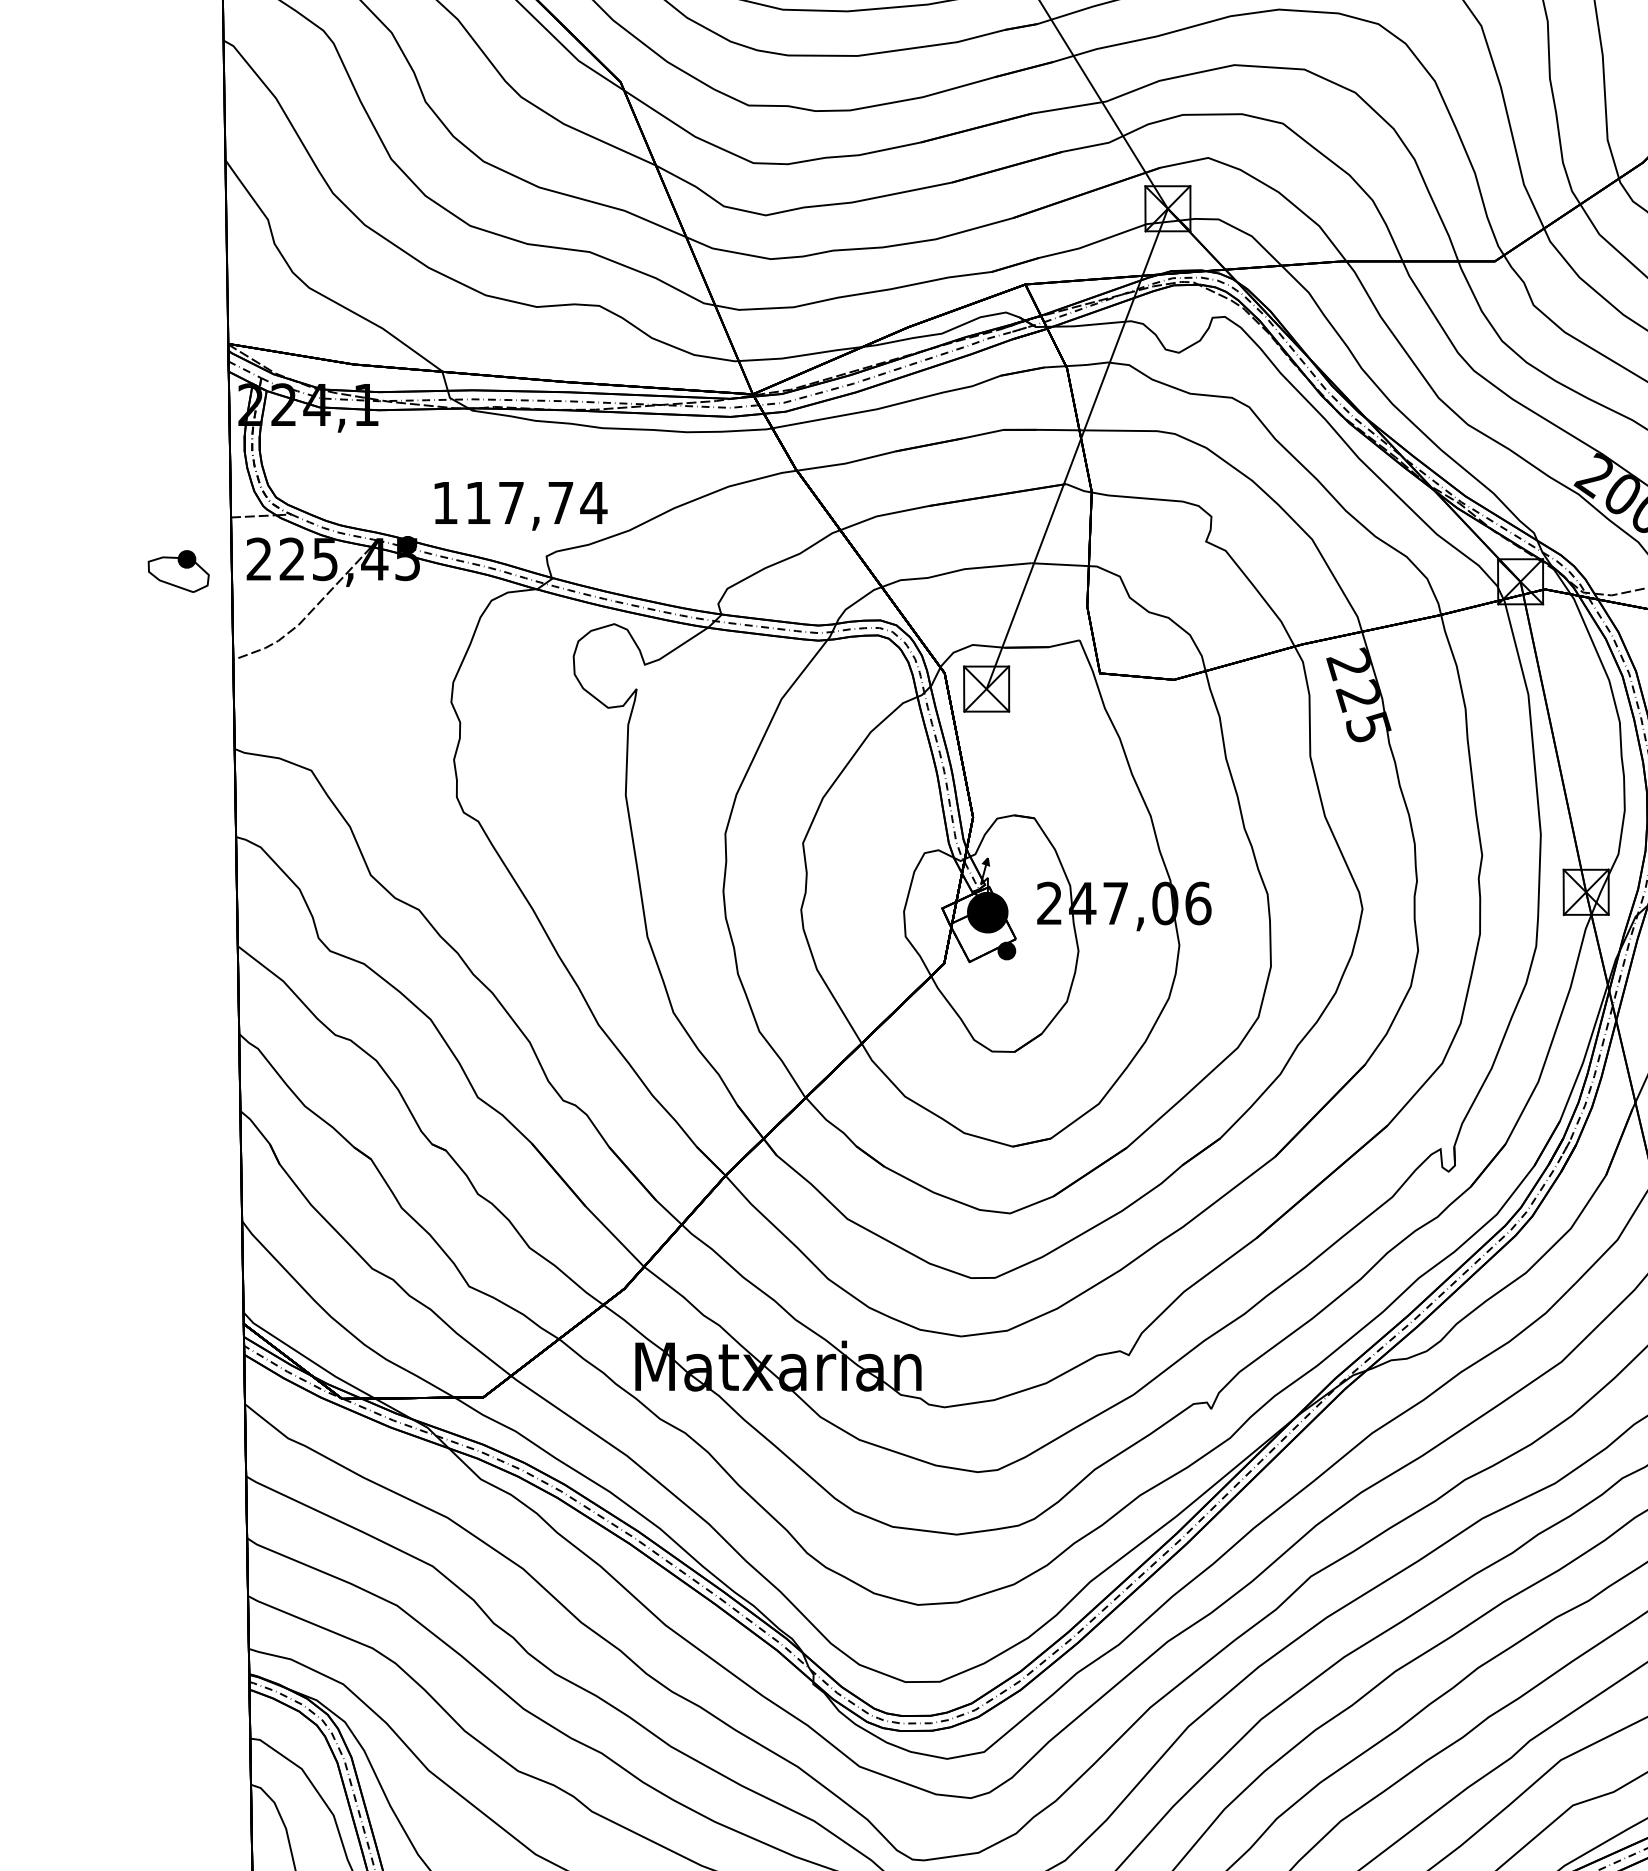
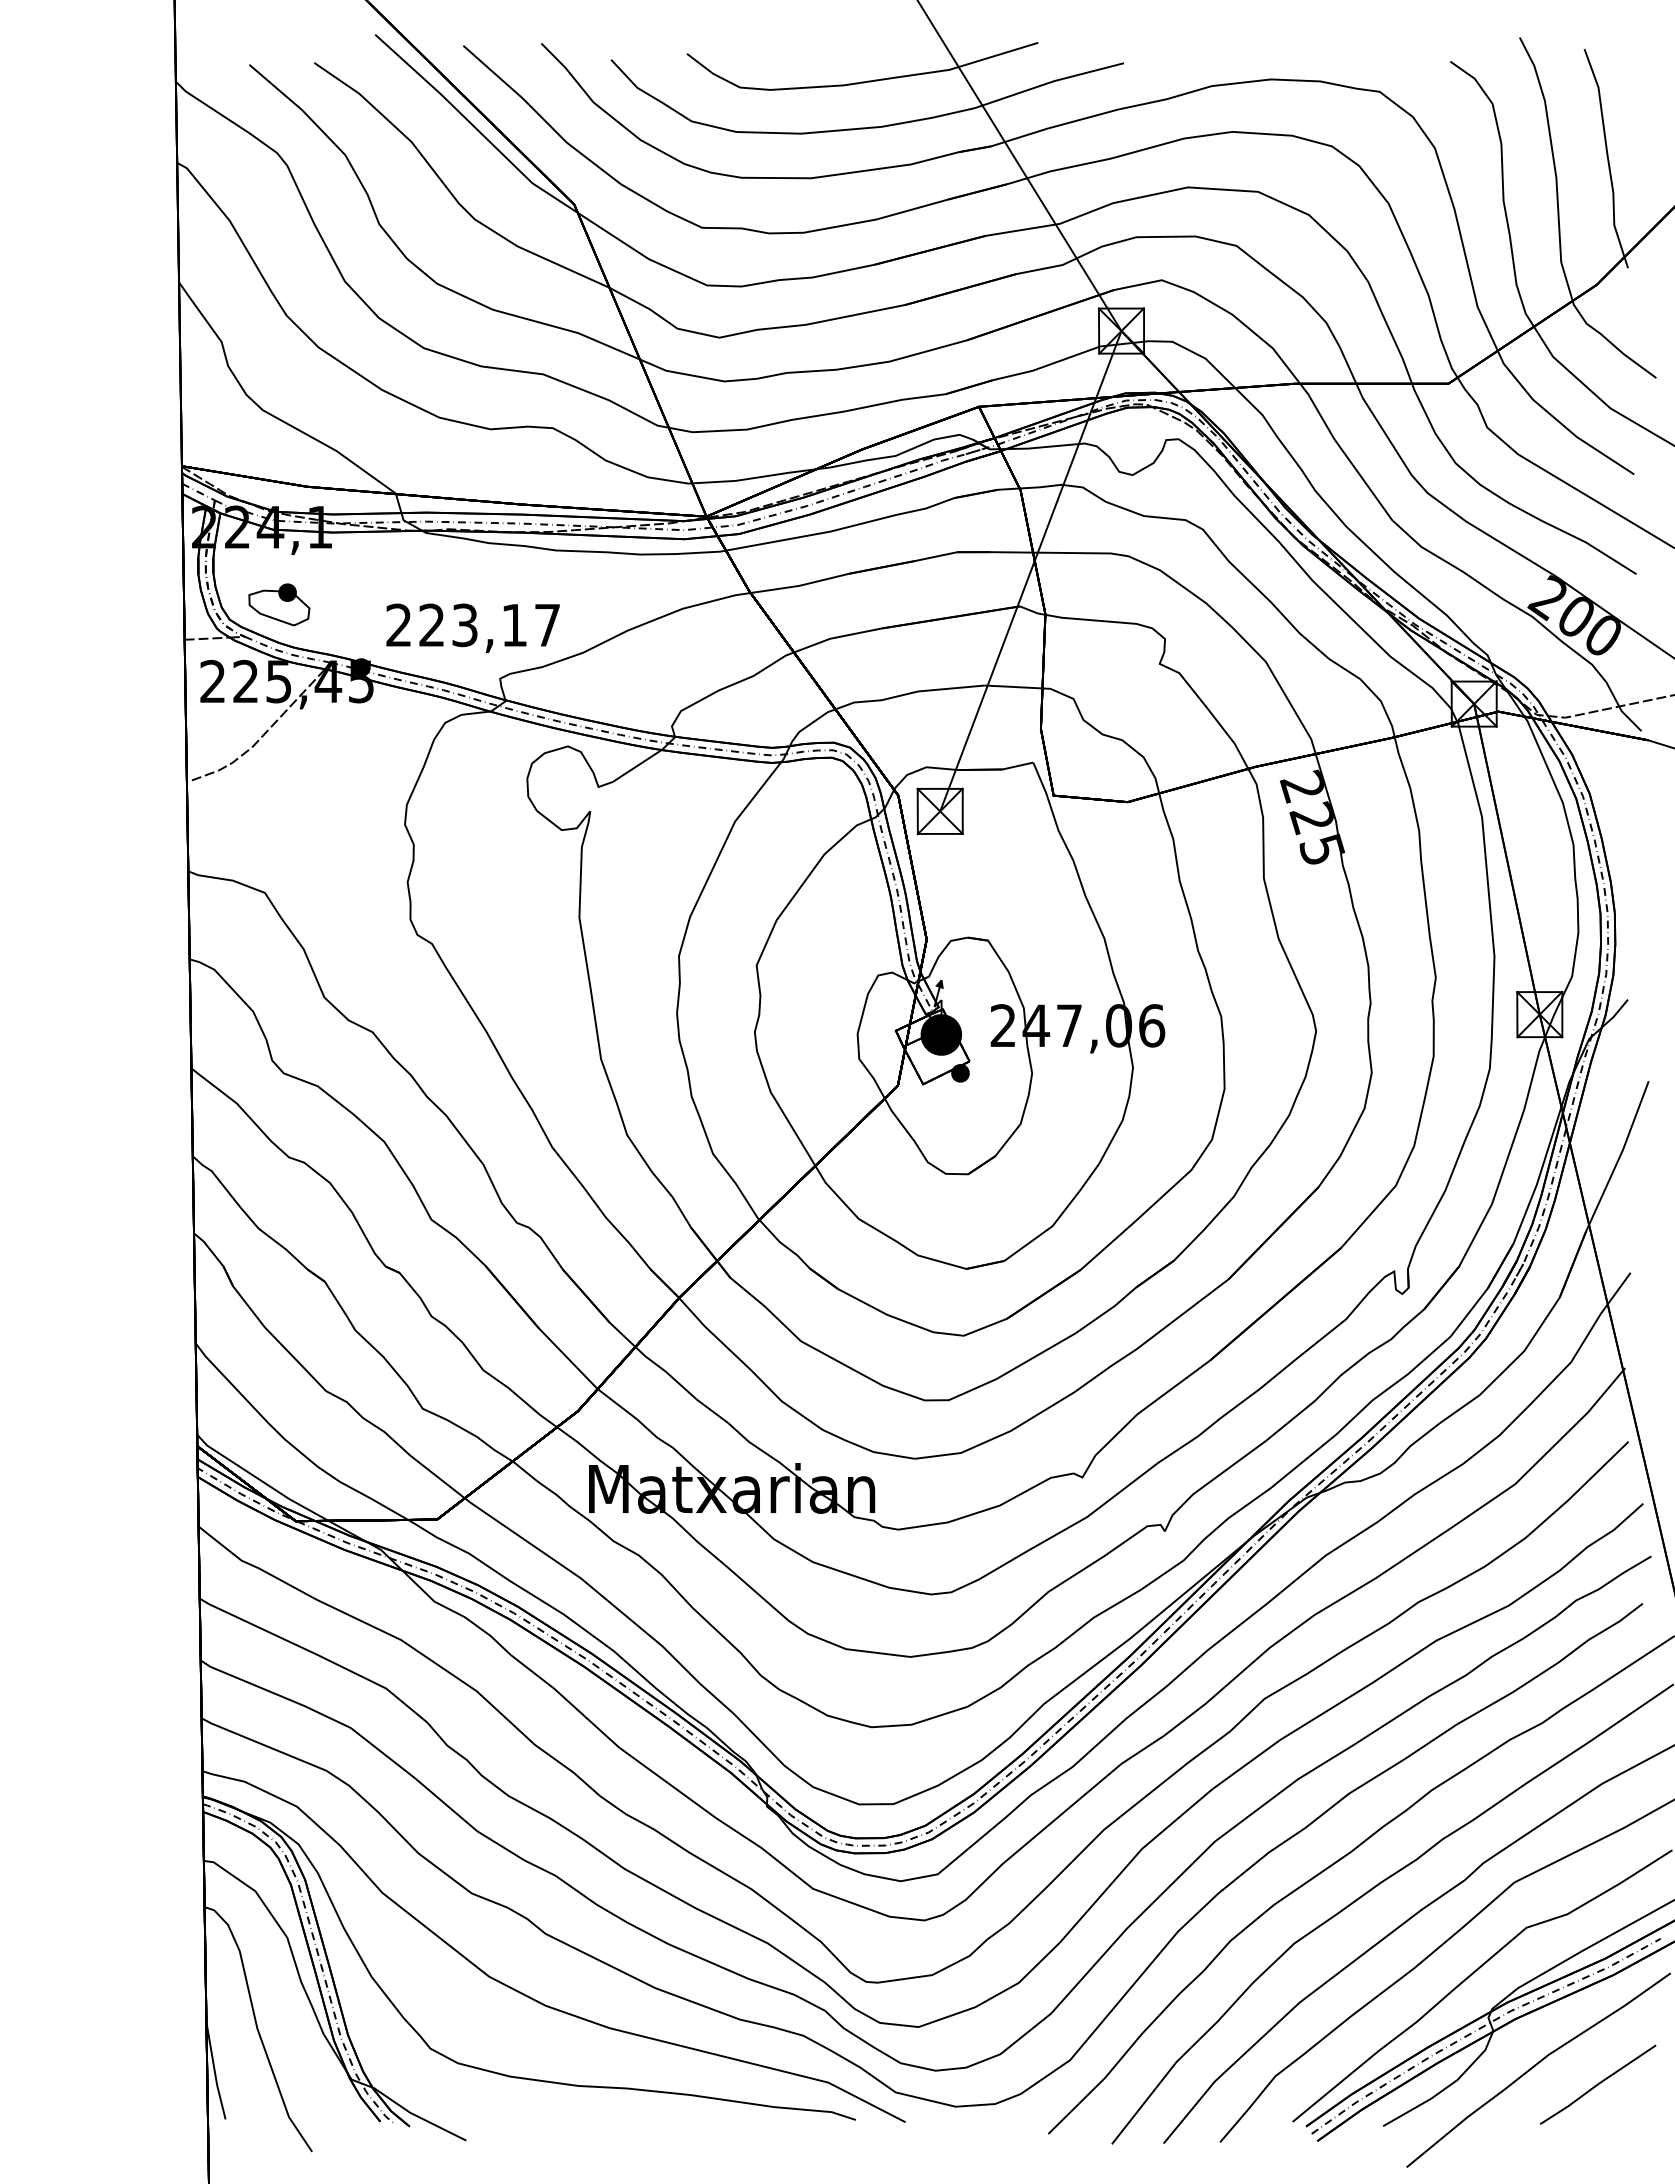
text: (519, 503) -> (473, 625), 117,74 -> 223,17
part: (178, 571) -> (279, 604), moved

